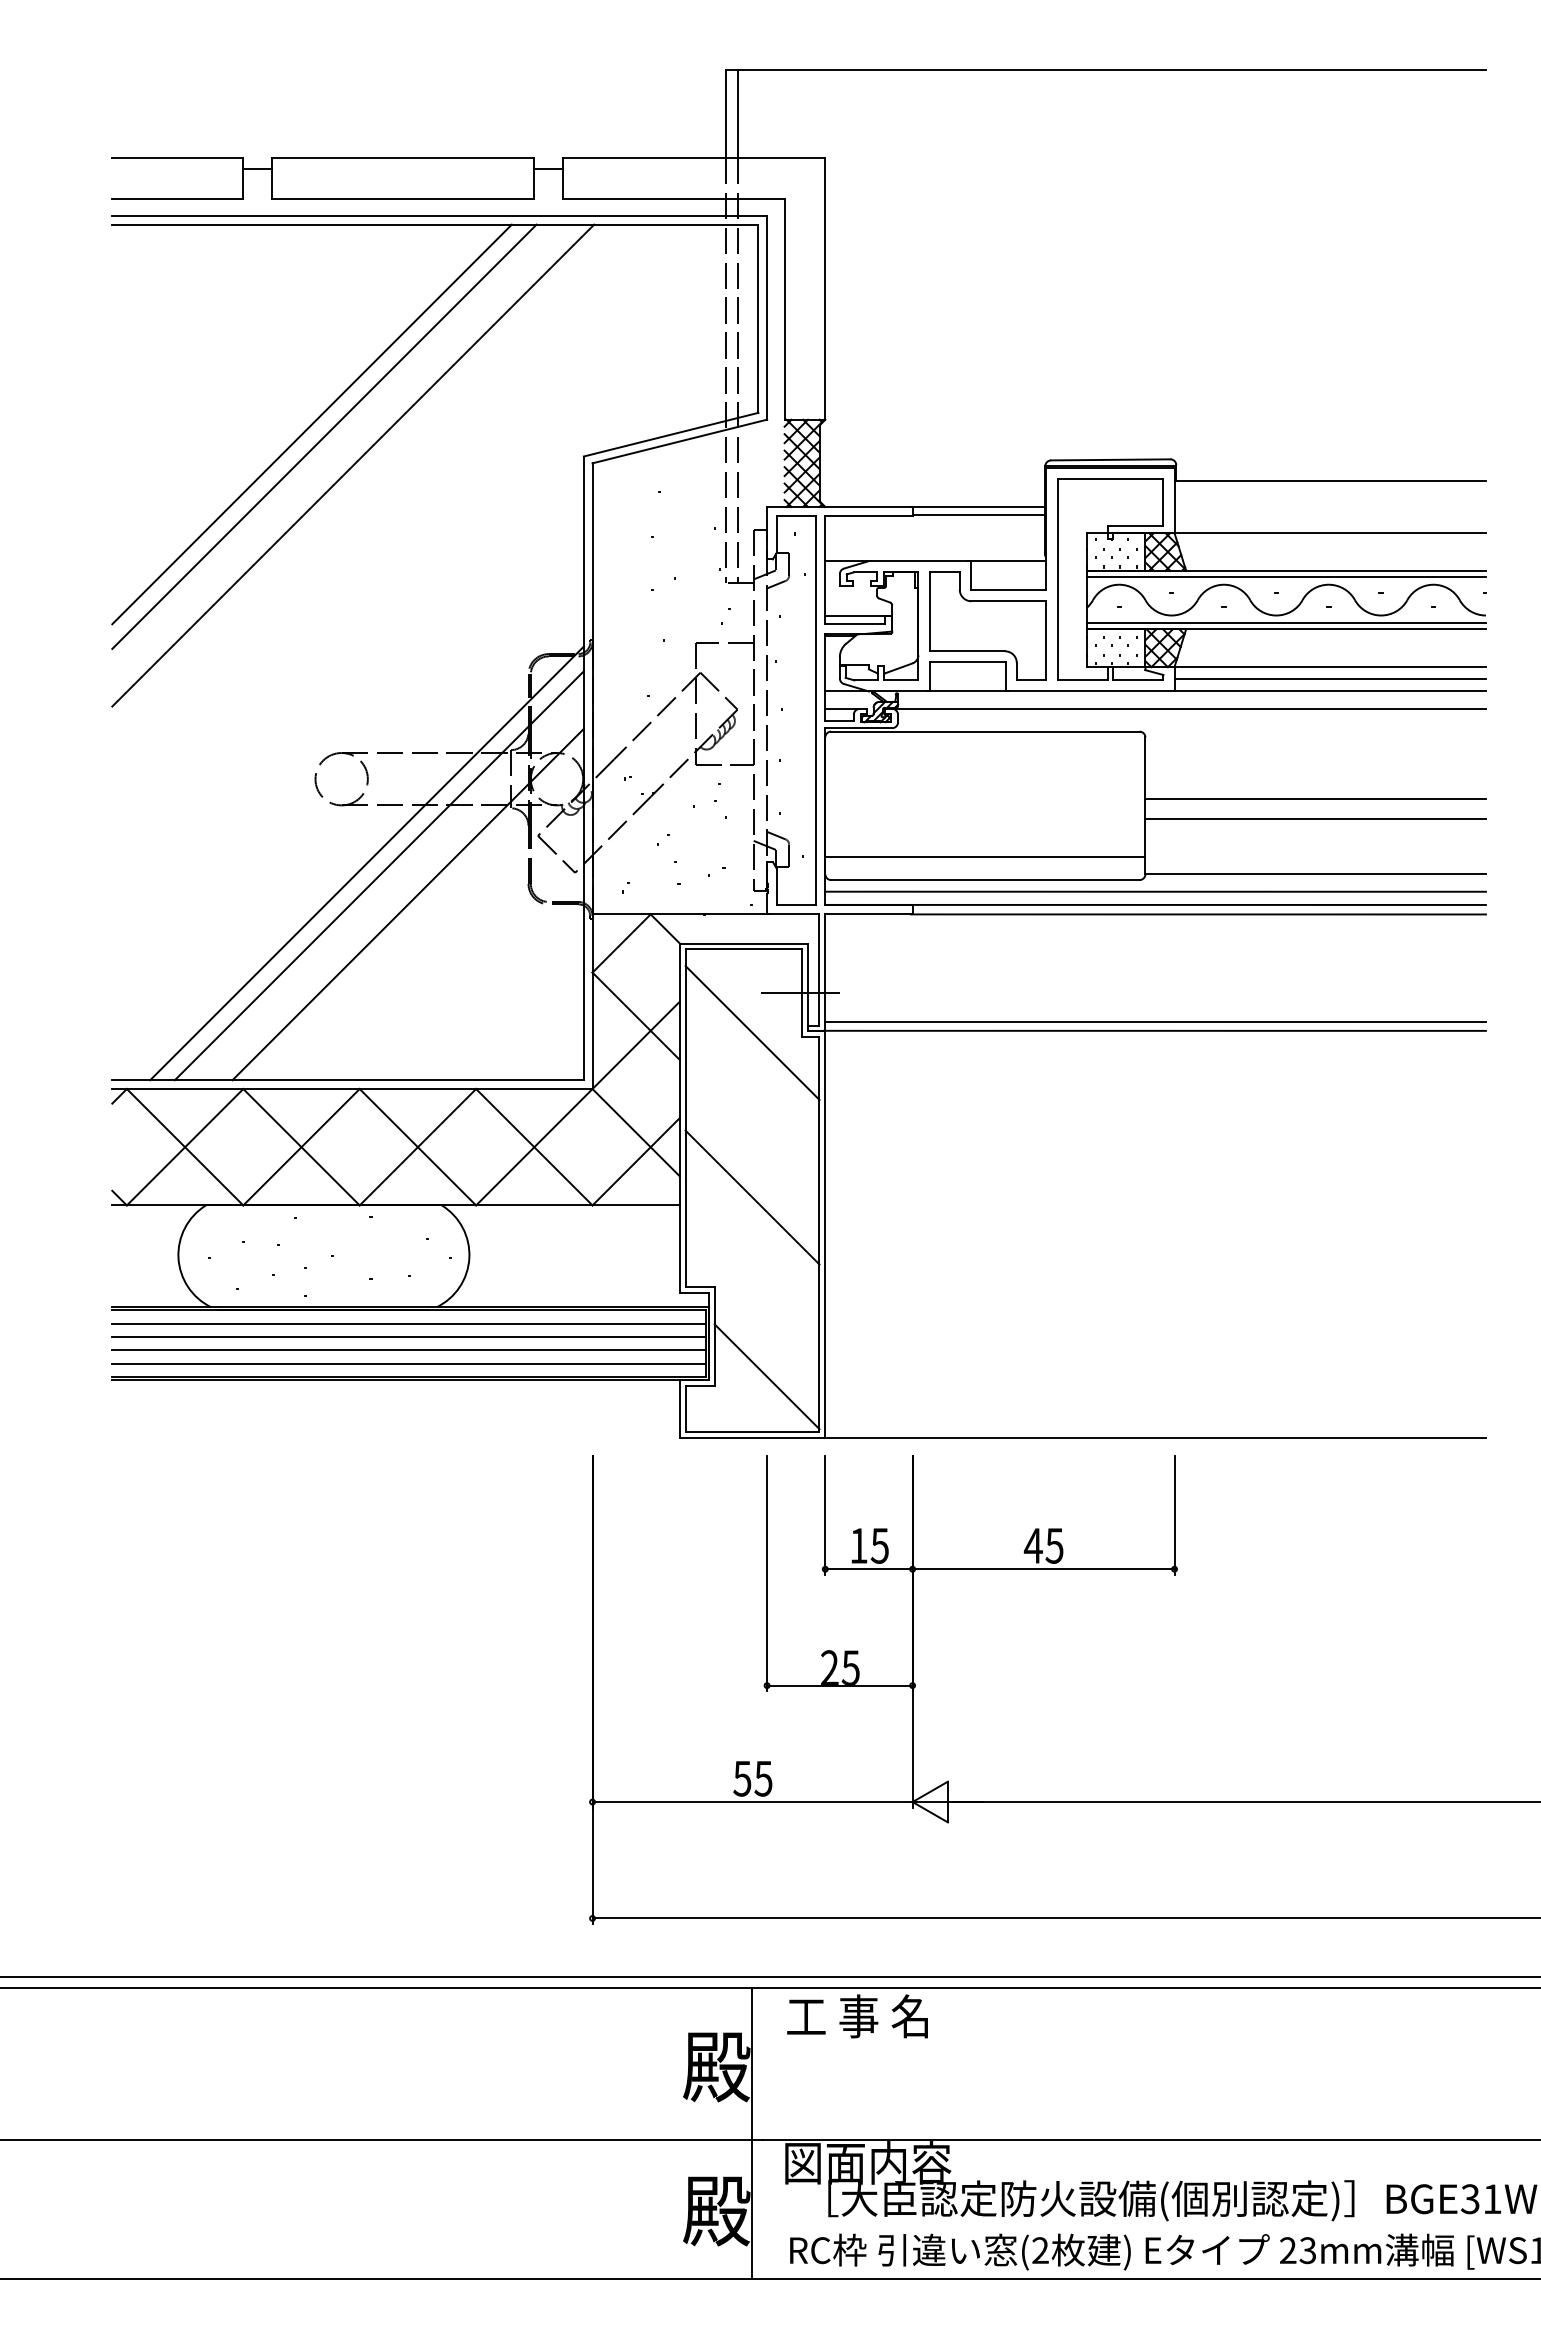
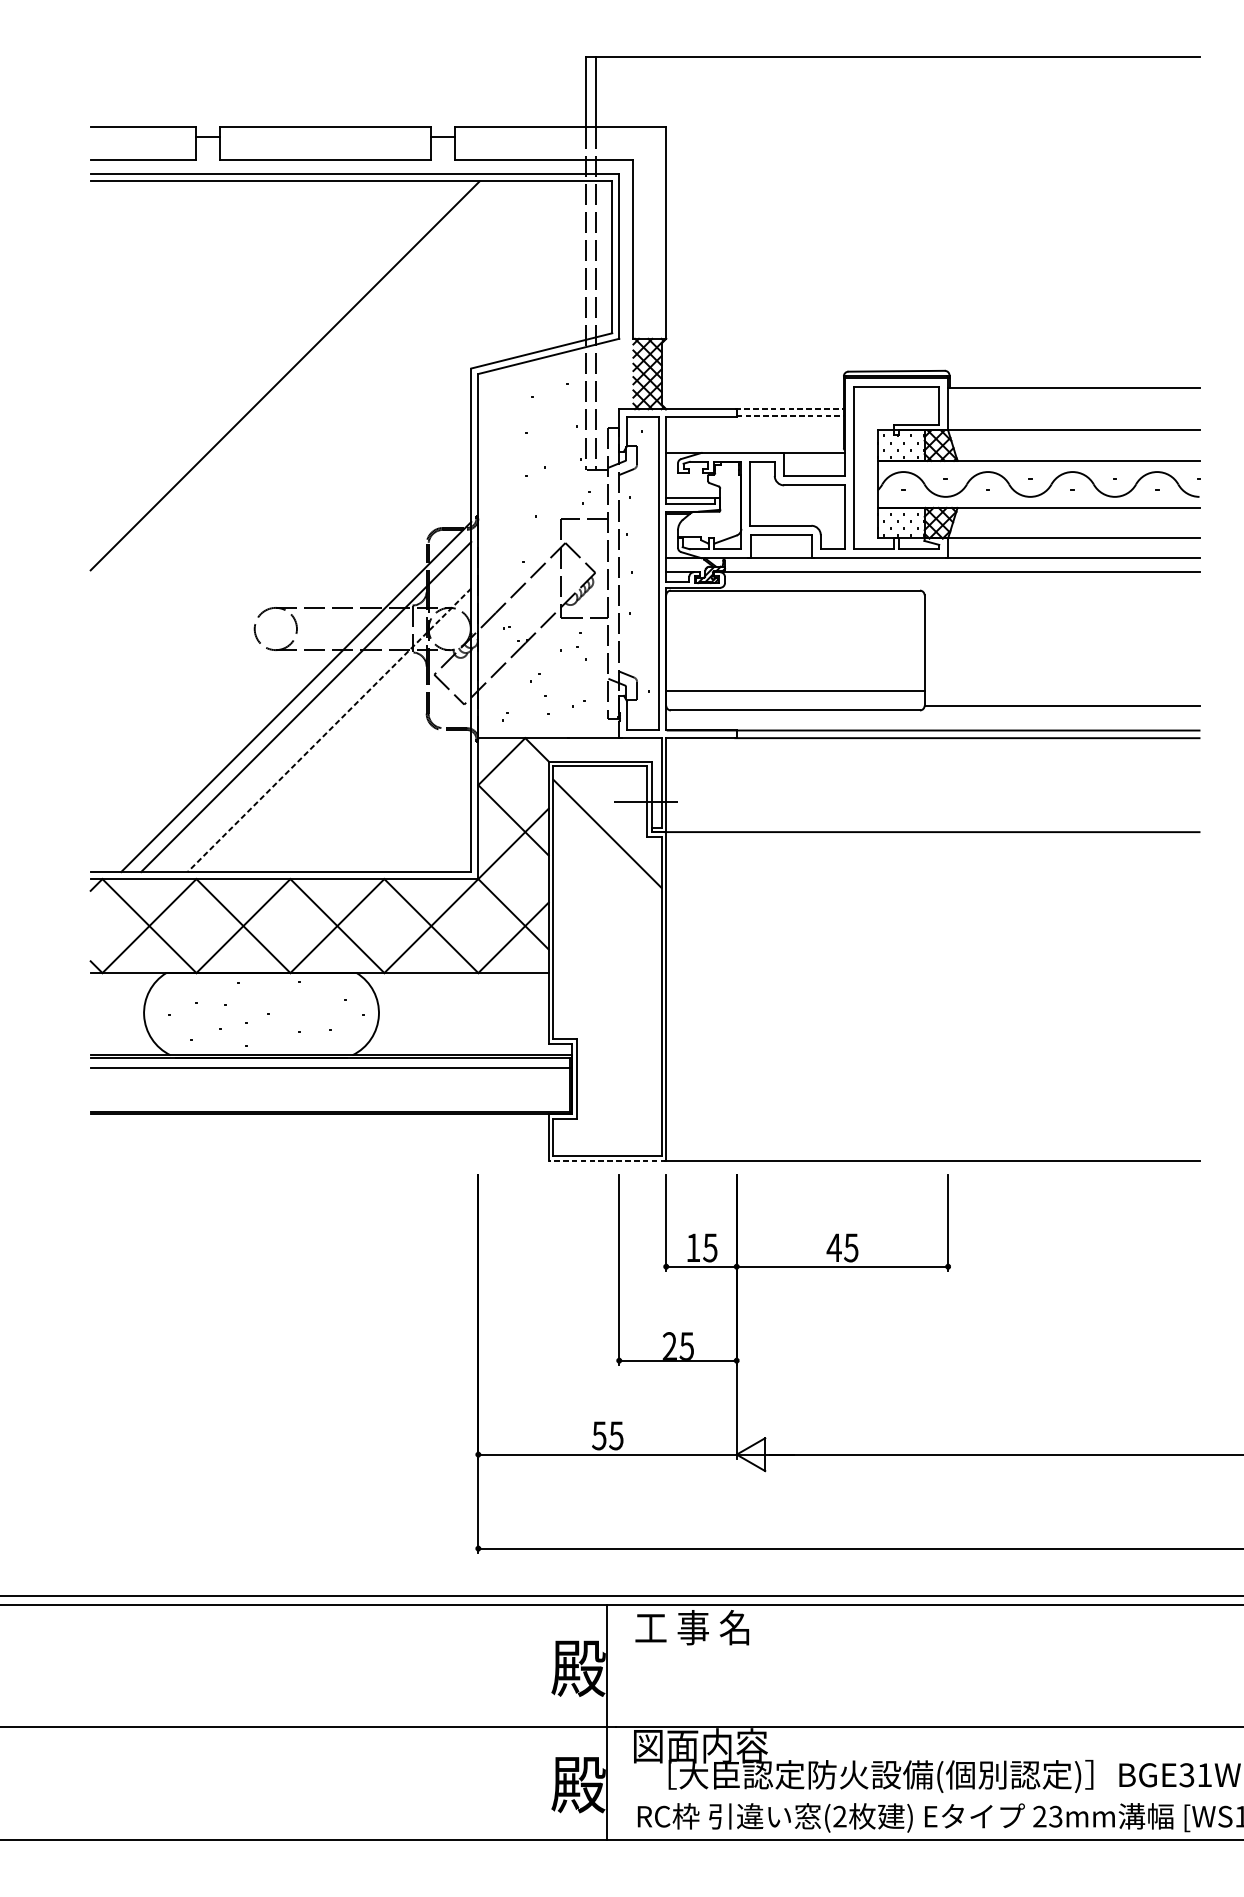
line: (311, 424) -> (251, 342), removed
line: (324, 436) -> (261, 352), removed
line: (978, 506) -> (789, 408), solid -> dashed
line: (979, 515) -> (790, 416), solid -> dashed
line: (1286, 576) -> (1038, 465), removed
line: (1286, 623) -> (1038, 503), removed
line: (1329, 678) -> (1073, 547), removed
line: (1315, 799) -> (1061, 645), removed
line: (1315, 818) -> (1061, 660), removed
line: (1155, 891) -> (932, 719), removed
line: (407, 904) -> (328, 730), solid -> dashed
line: (1155, 1022) -> (932, 825), removed
line: (752, 1197) -> (607, 966), removed
line: (408, 1336) -> (329, 1078), removed
line: (408, 1350) -> (329, 1090), removed
line: (408, 1363) -> (329, 1100), removed
line: (766, 1376) -> (618, 1111), removed
line: (752, 1438) -> (607, 1161), solid -> dashed

